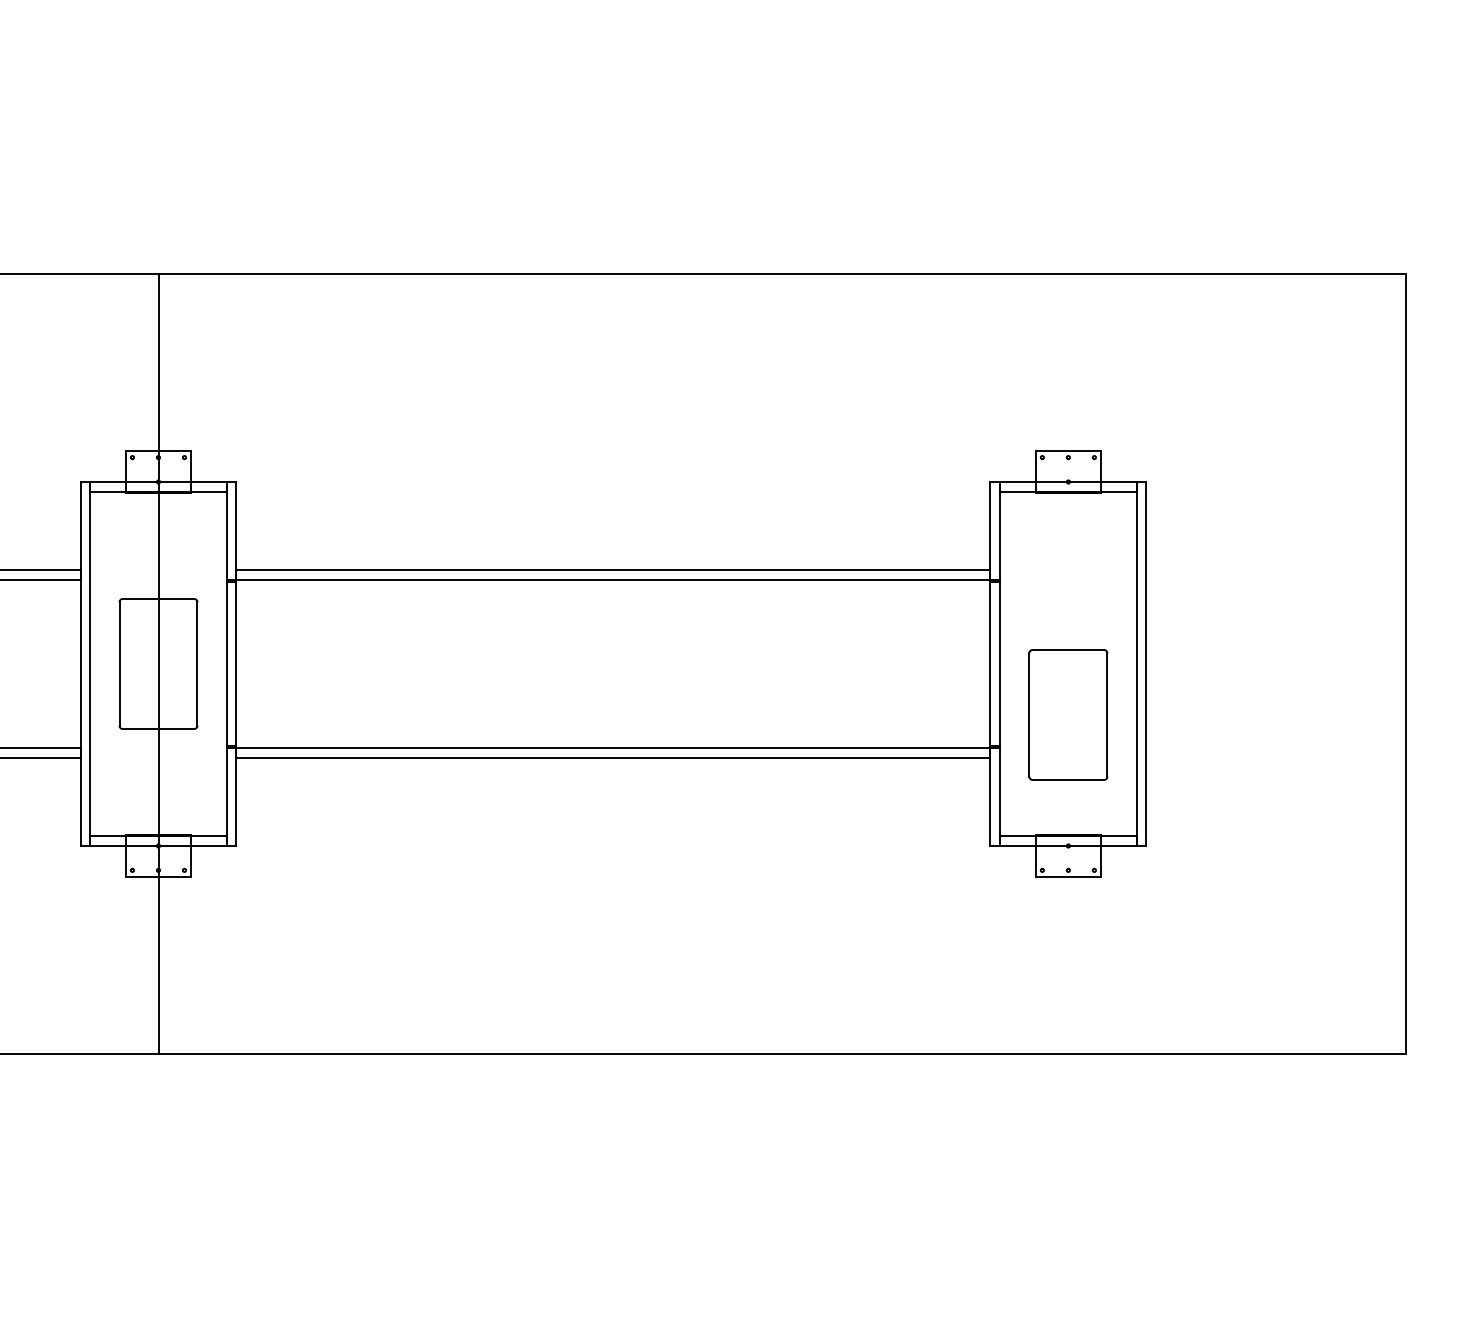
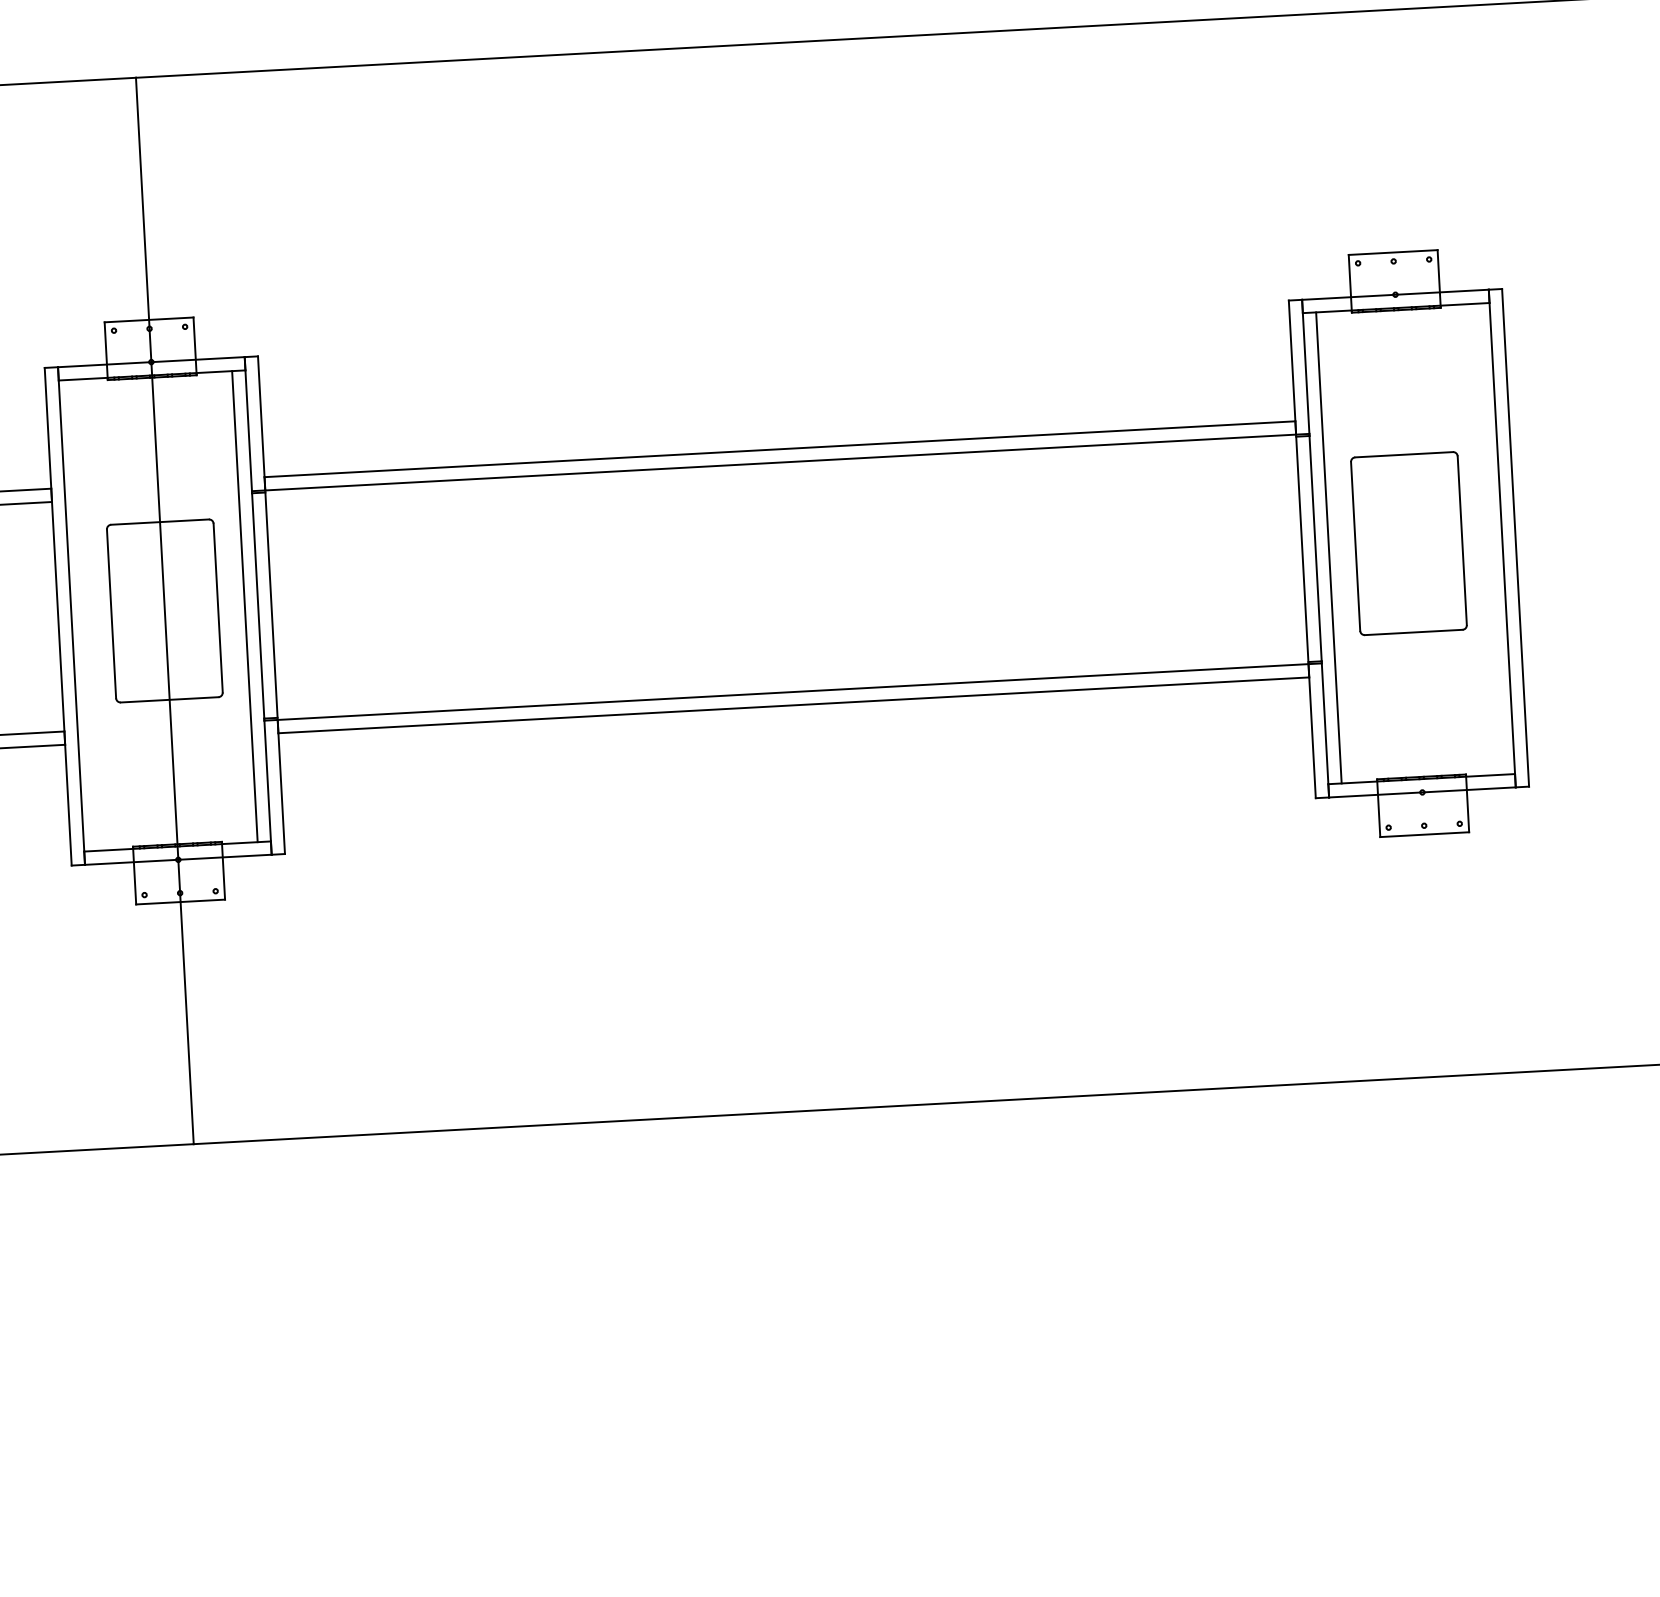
line: (217, 663) -> (245, 605), added
line: (1009, 663) -> (1328, 547), added
part: (1068, 714) -> (1409, 542), moved

